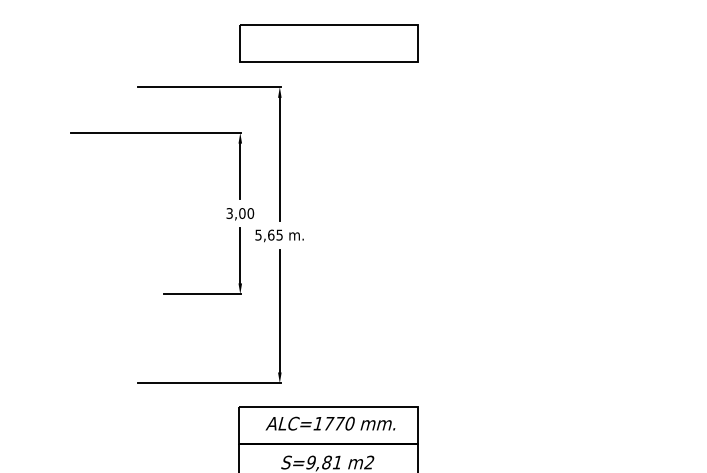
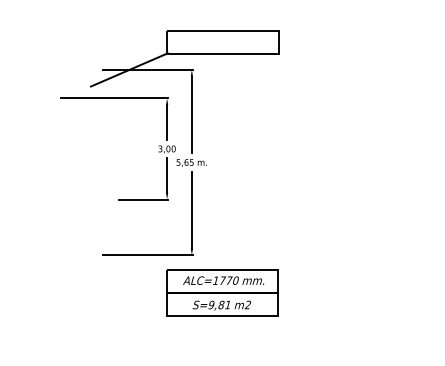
line: (178, 86) -> (128, 69), added

